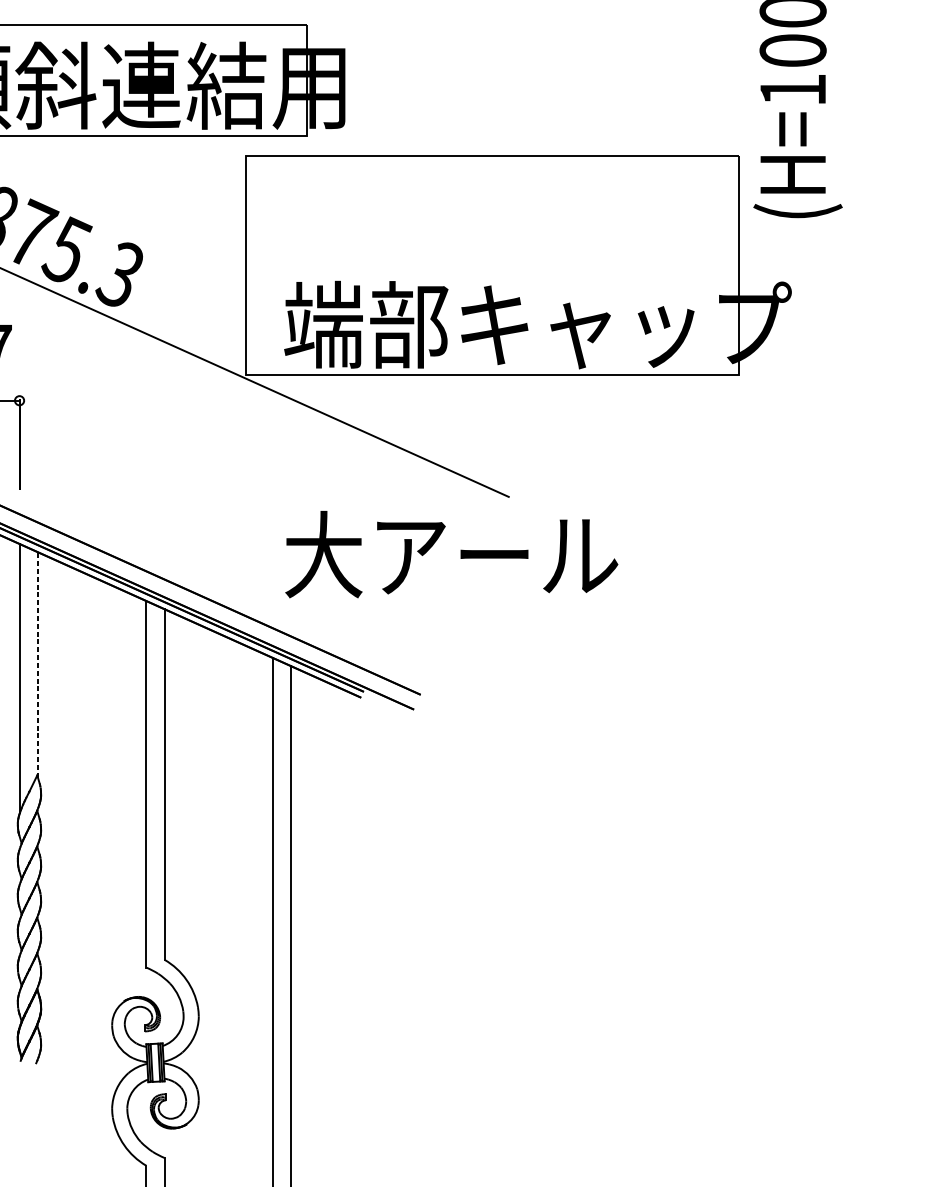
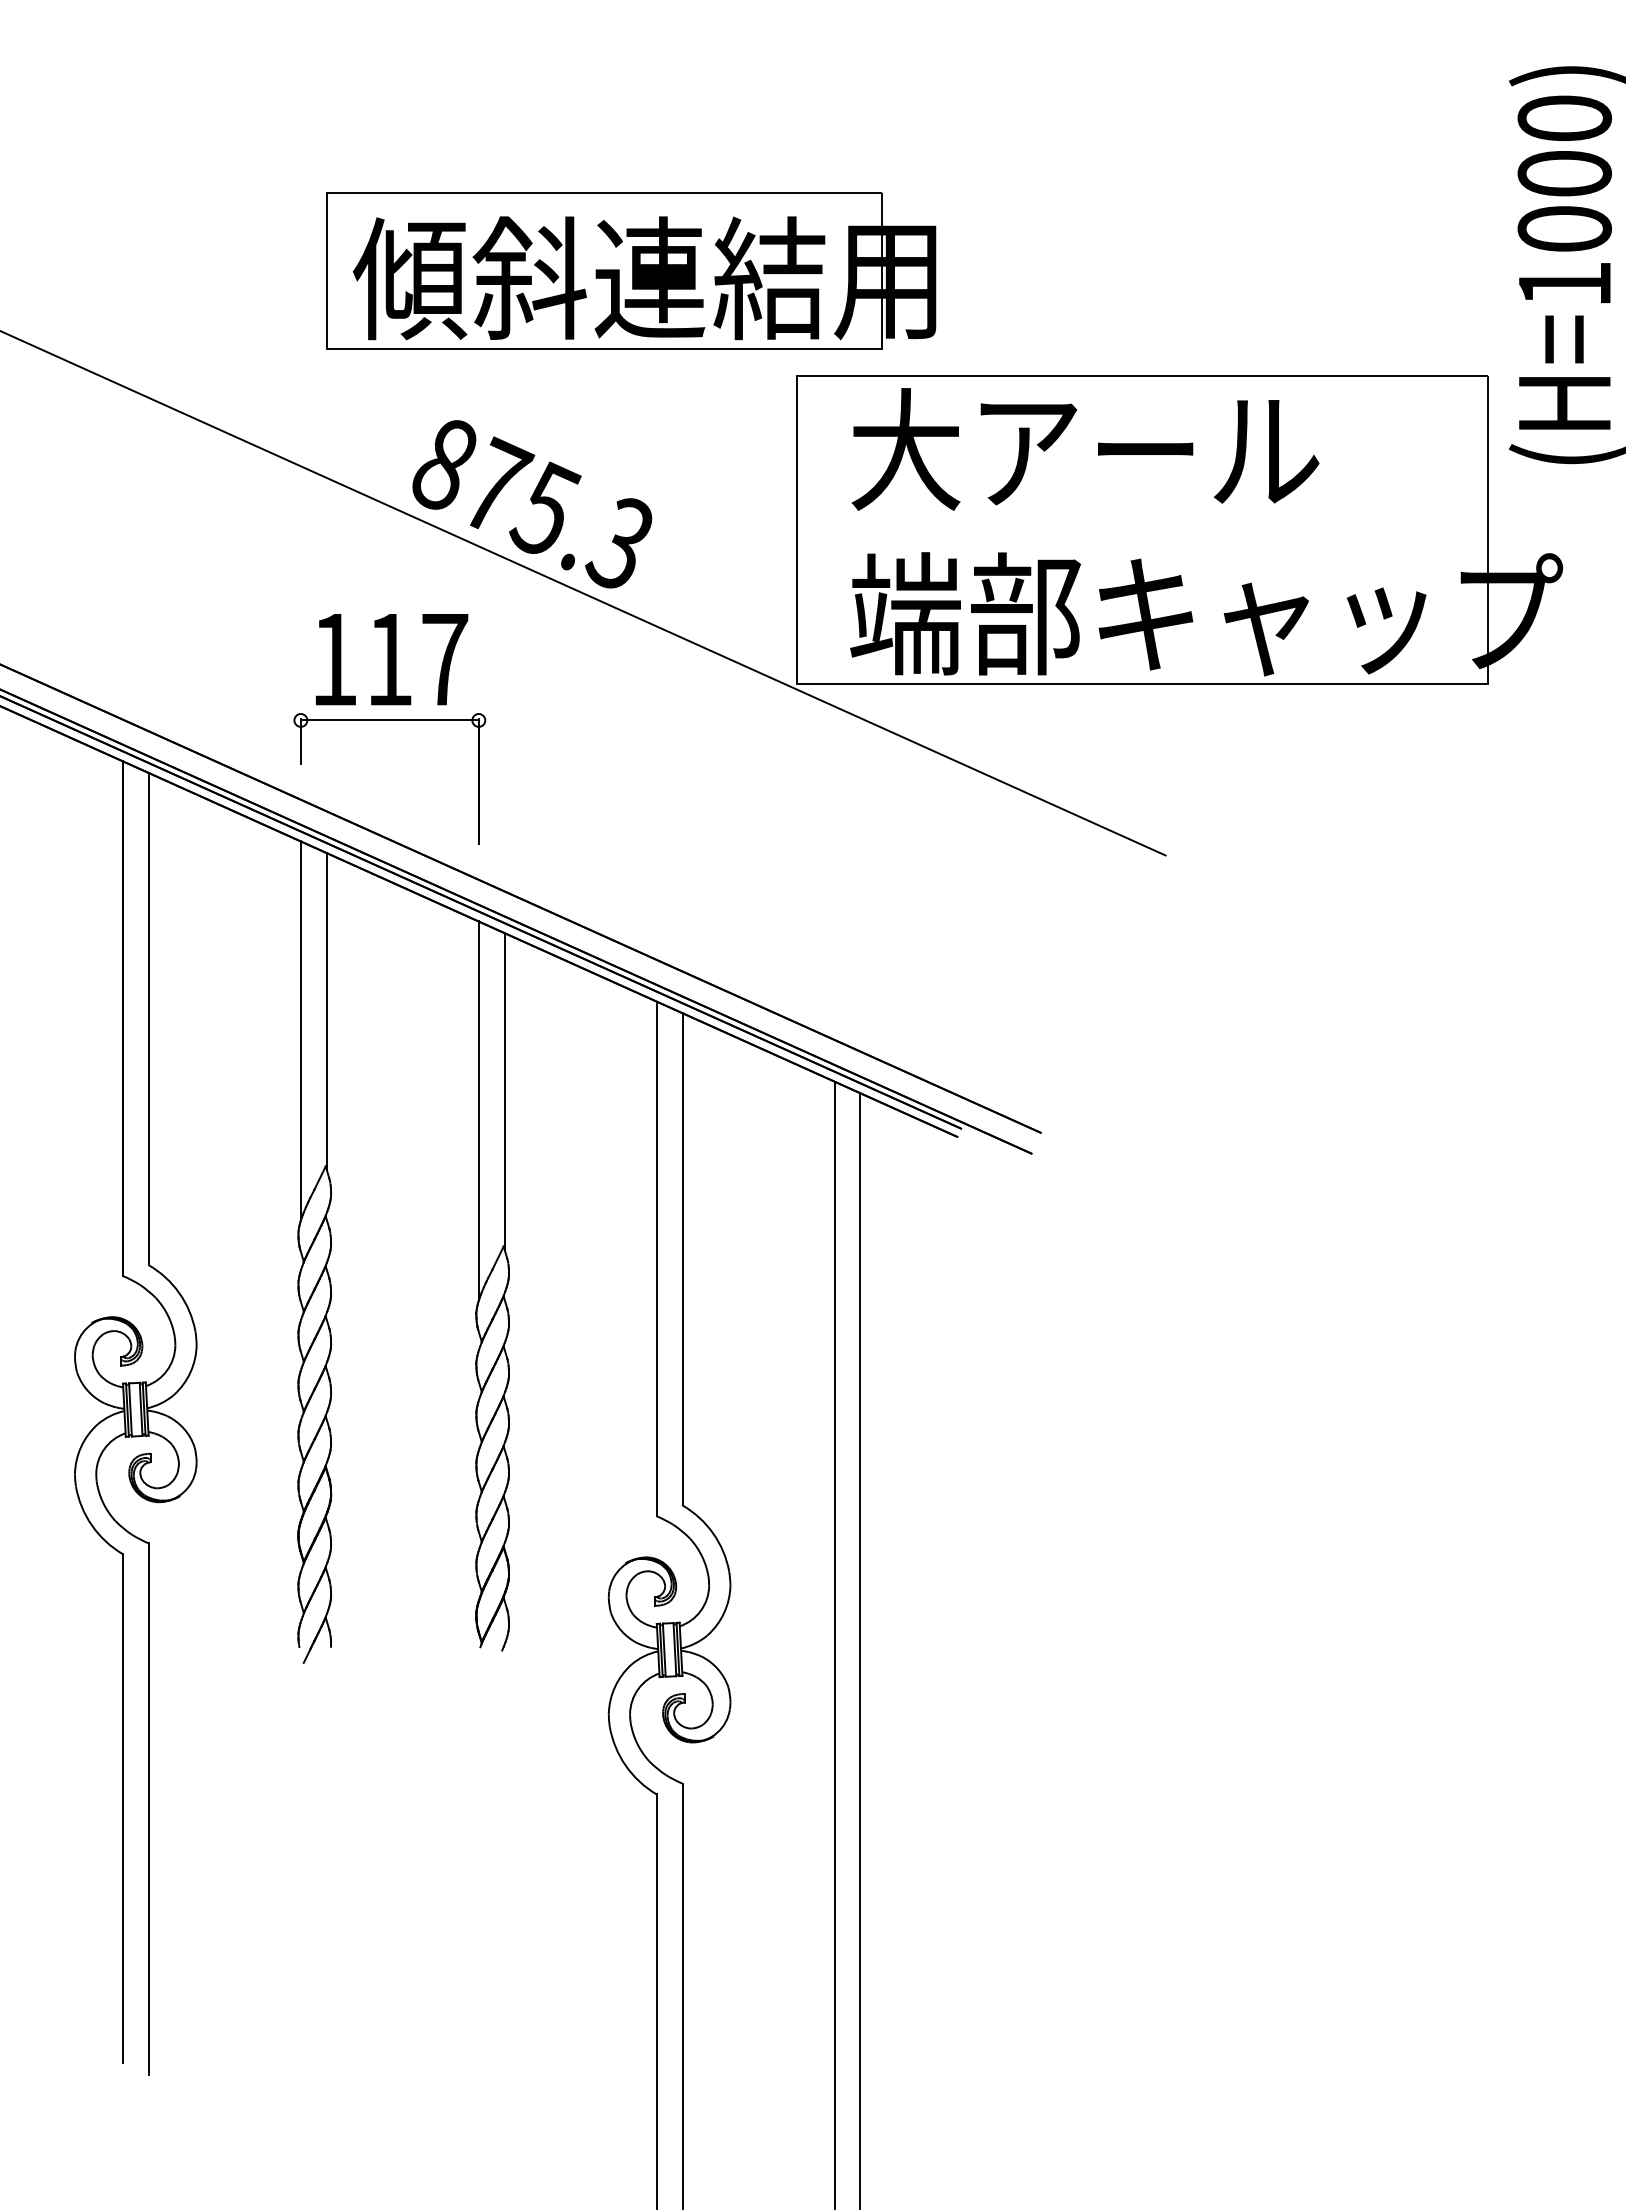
text: (451, 554) -> (1085, 449), moved
line: (37, 664) -> (504, 1090), dashed -> solid

